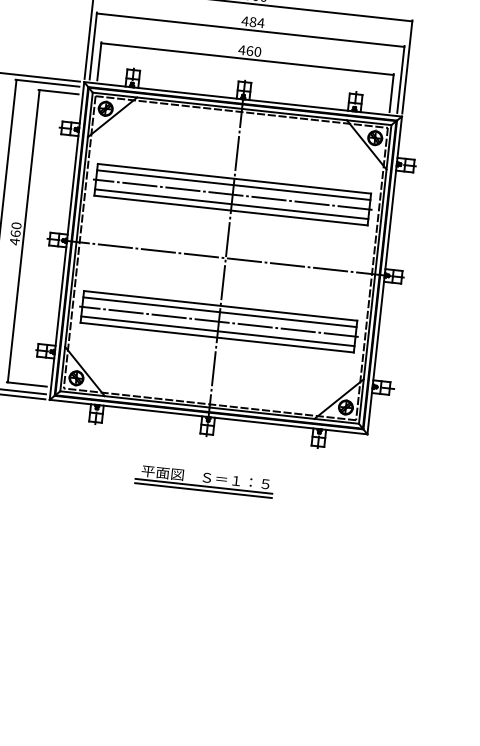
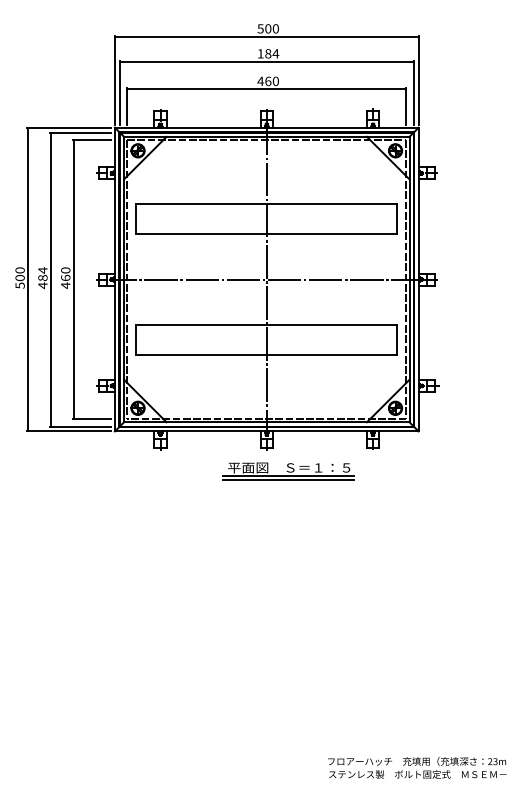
text: (244, 20) -> (260, 53), 484 -> 184
line: (233, 184) -> (266, 209), removed
line: (232, 194) -> (266, 218), removed
line: (231, 203) -> (266, 227), removed
line: (219, 312) -> (266, 331), removed
line: (218, 321) -> (266, 340), removed
line: (217, 331) -> (266, 349), removed
part: (204, 481) -> (288, 471), moved

